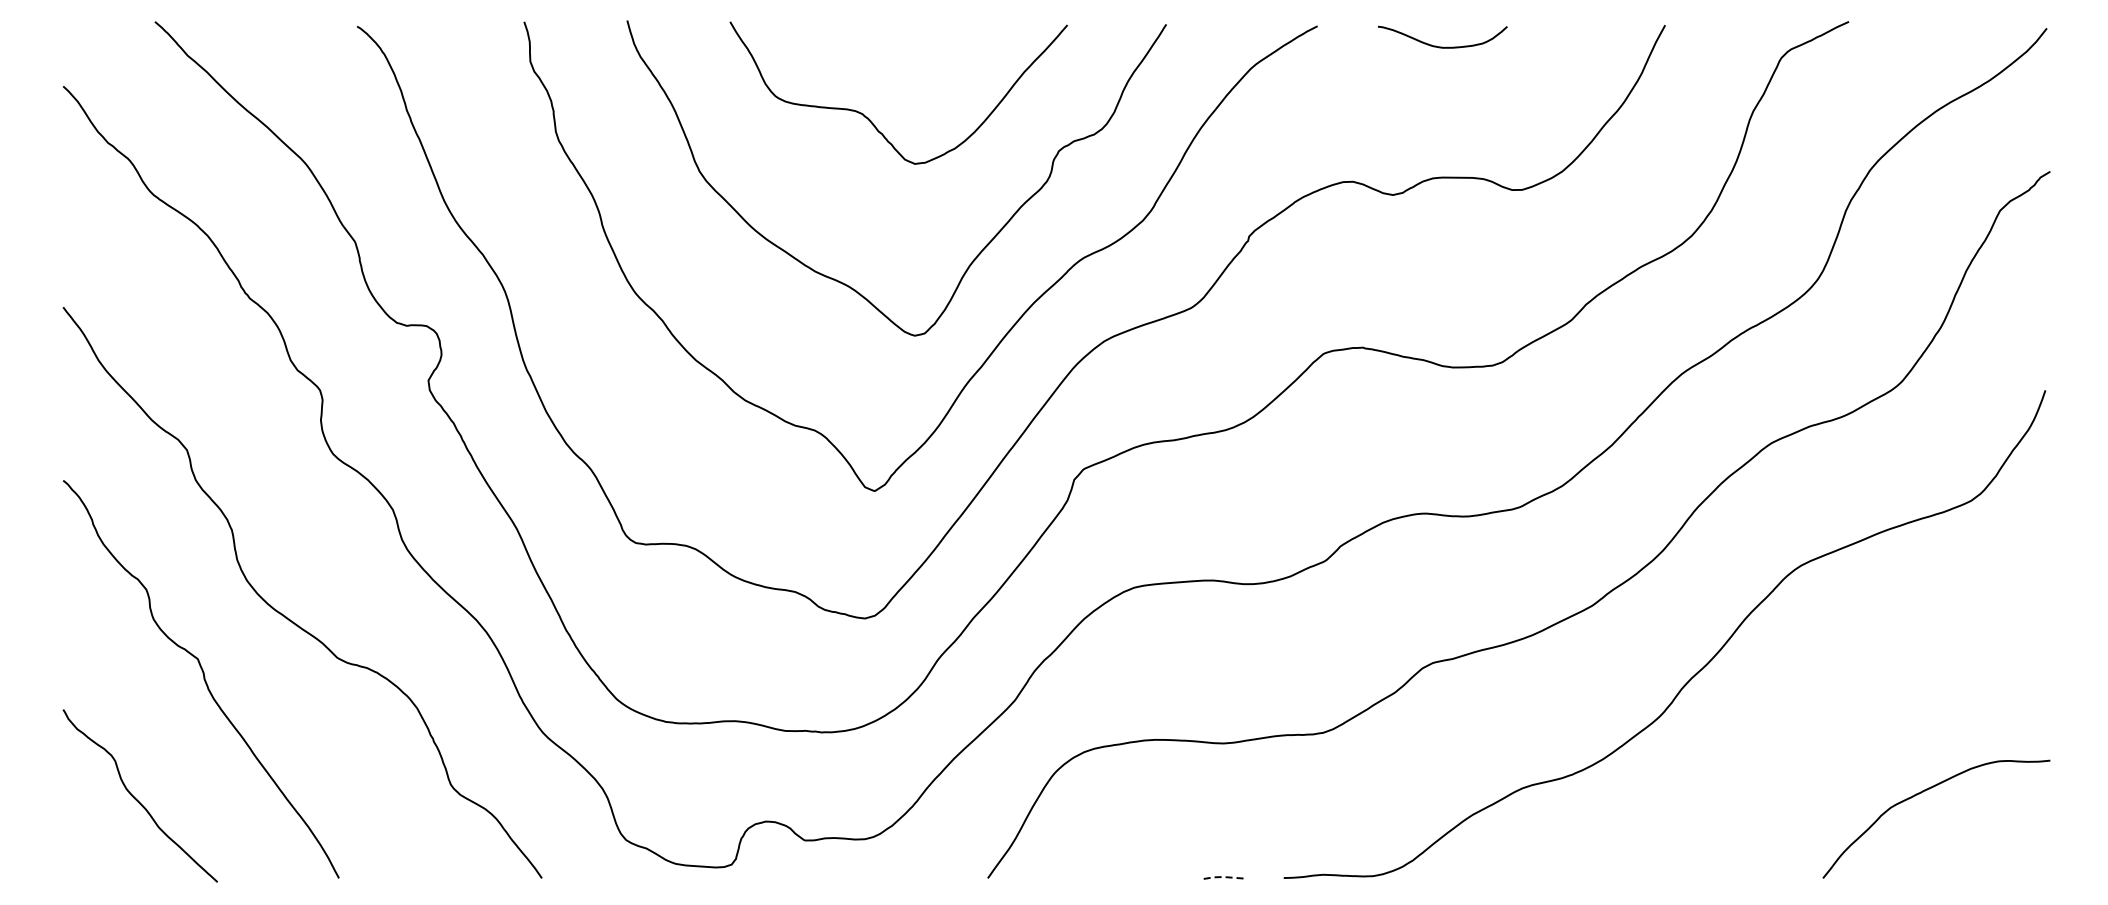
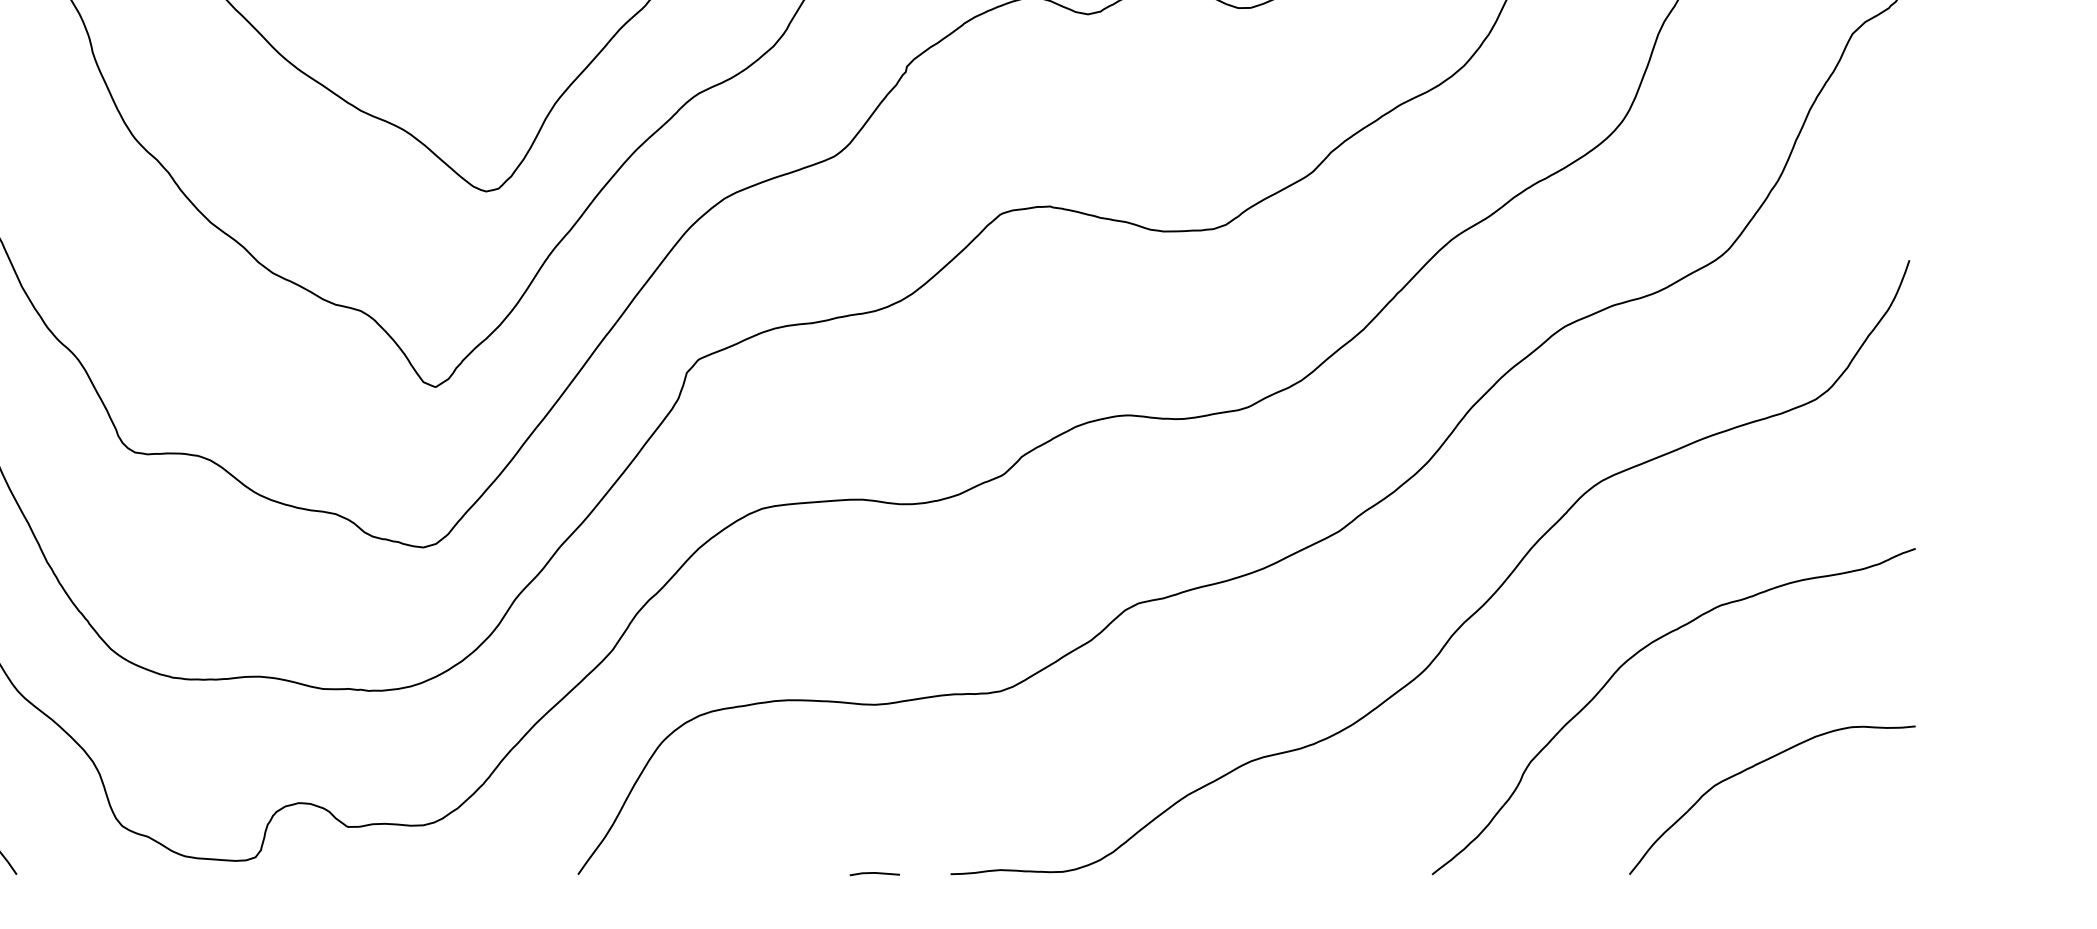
curve: (1828, 704) -> (1636, 655), added
line: (1223, 877) -> (874, 873), dashed -> solid

